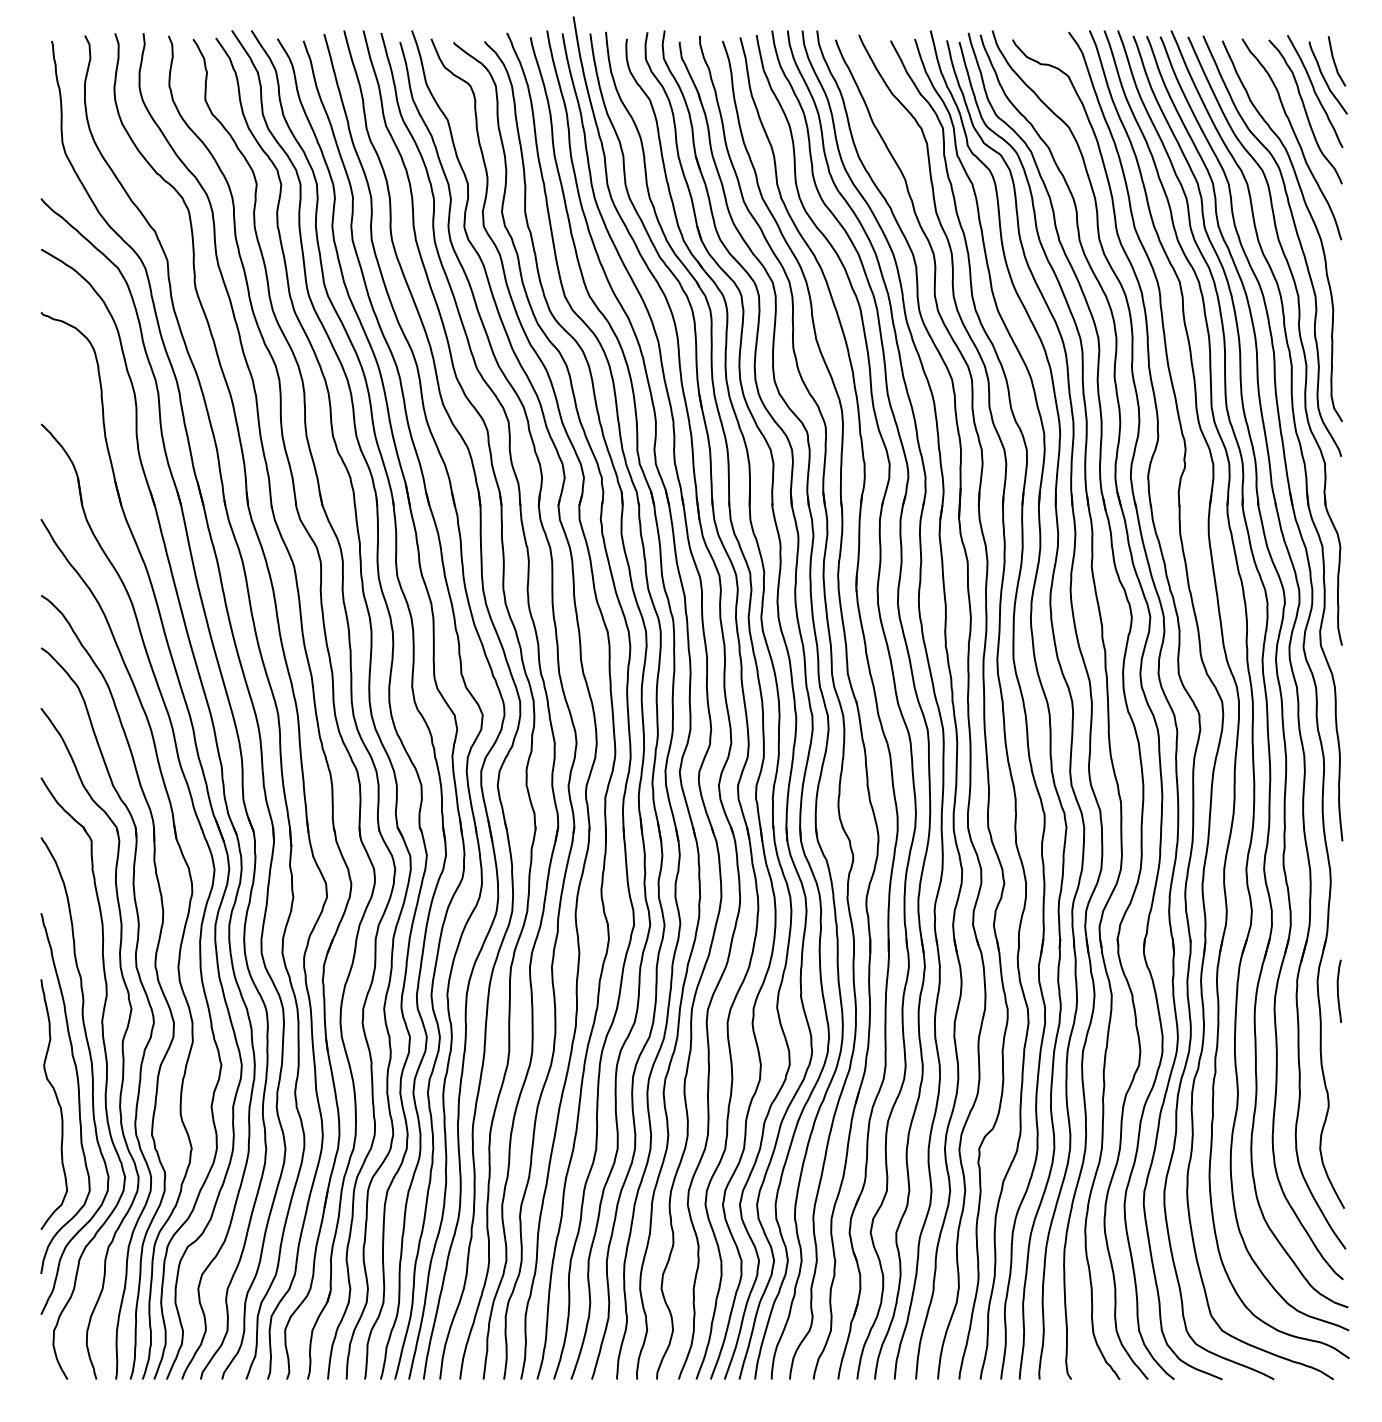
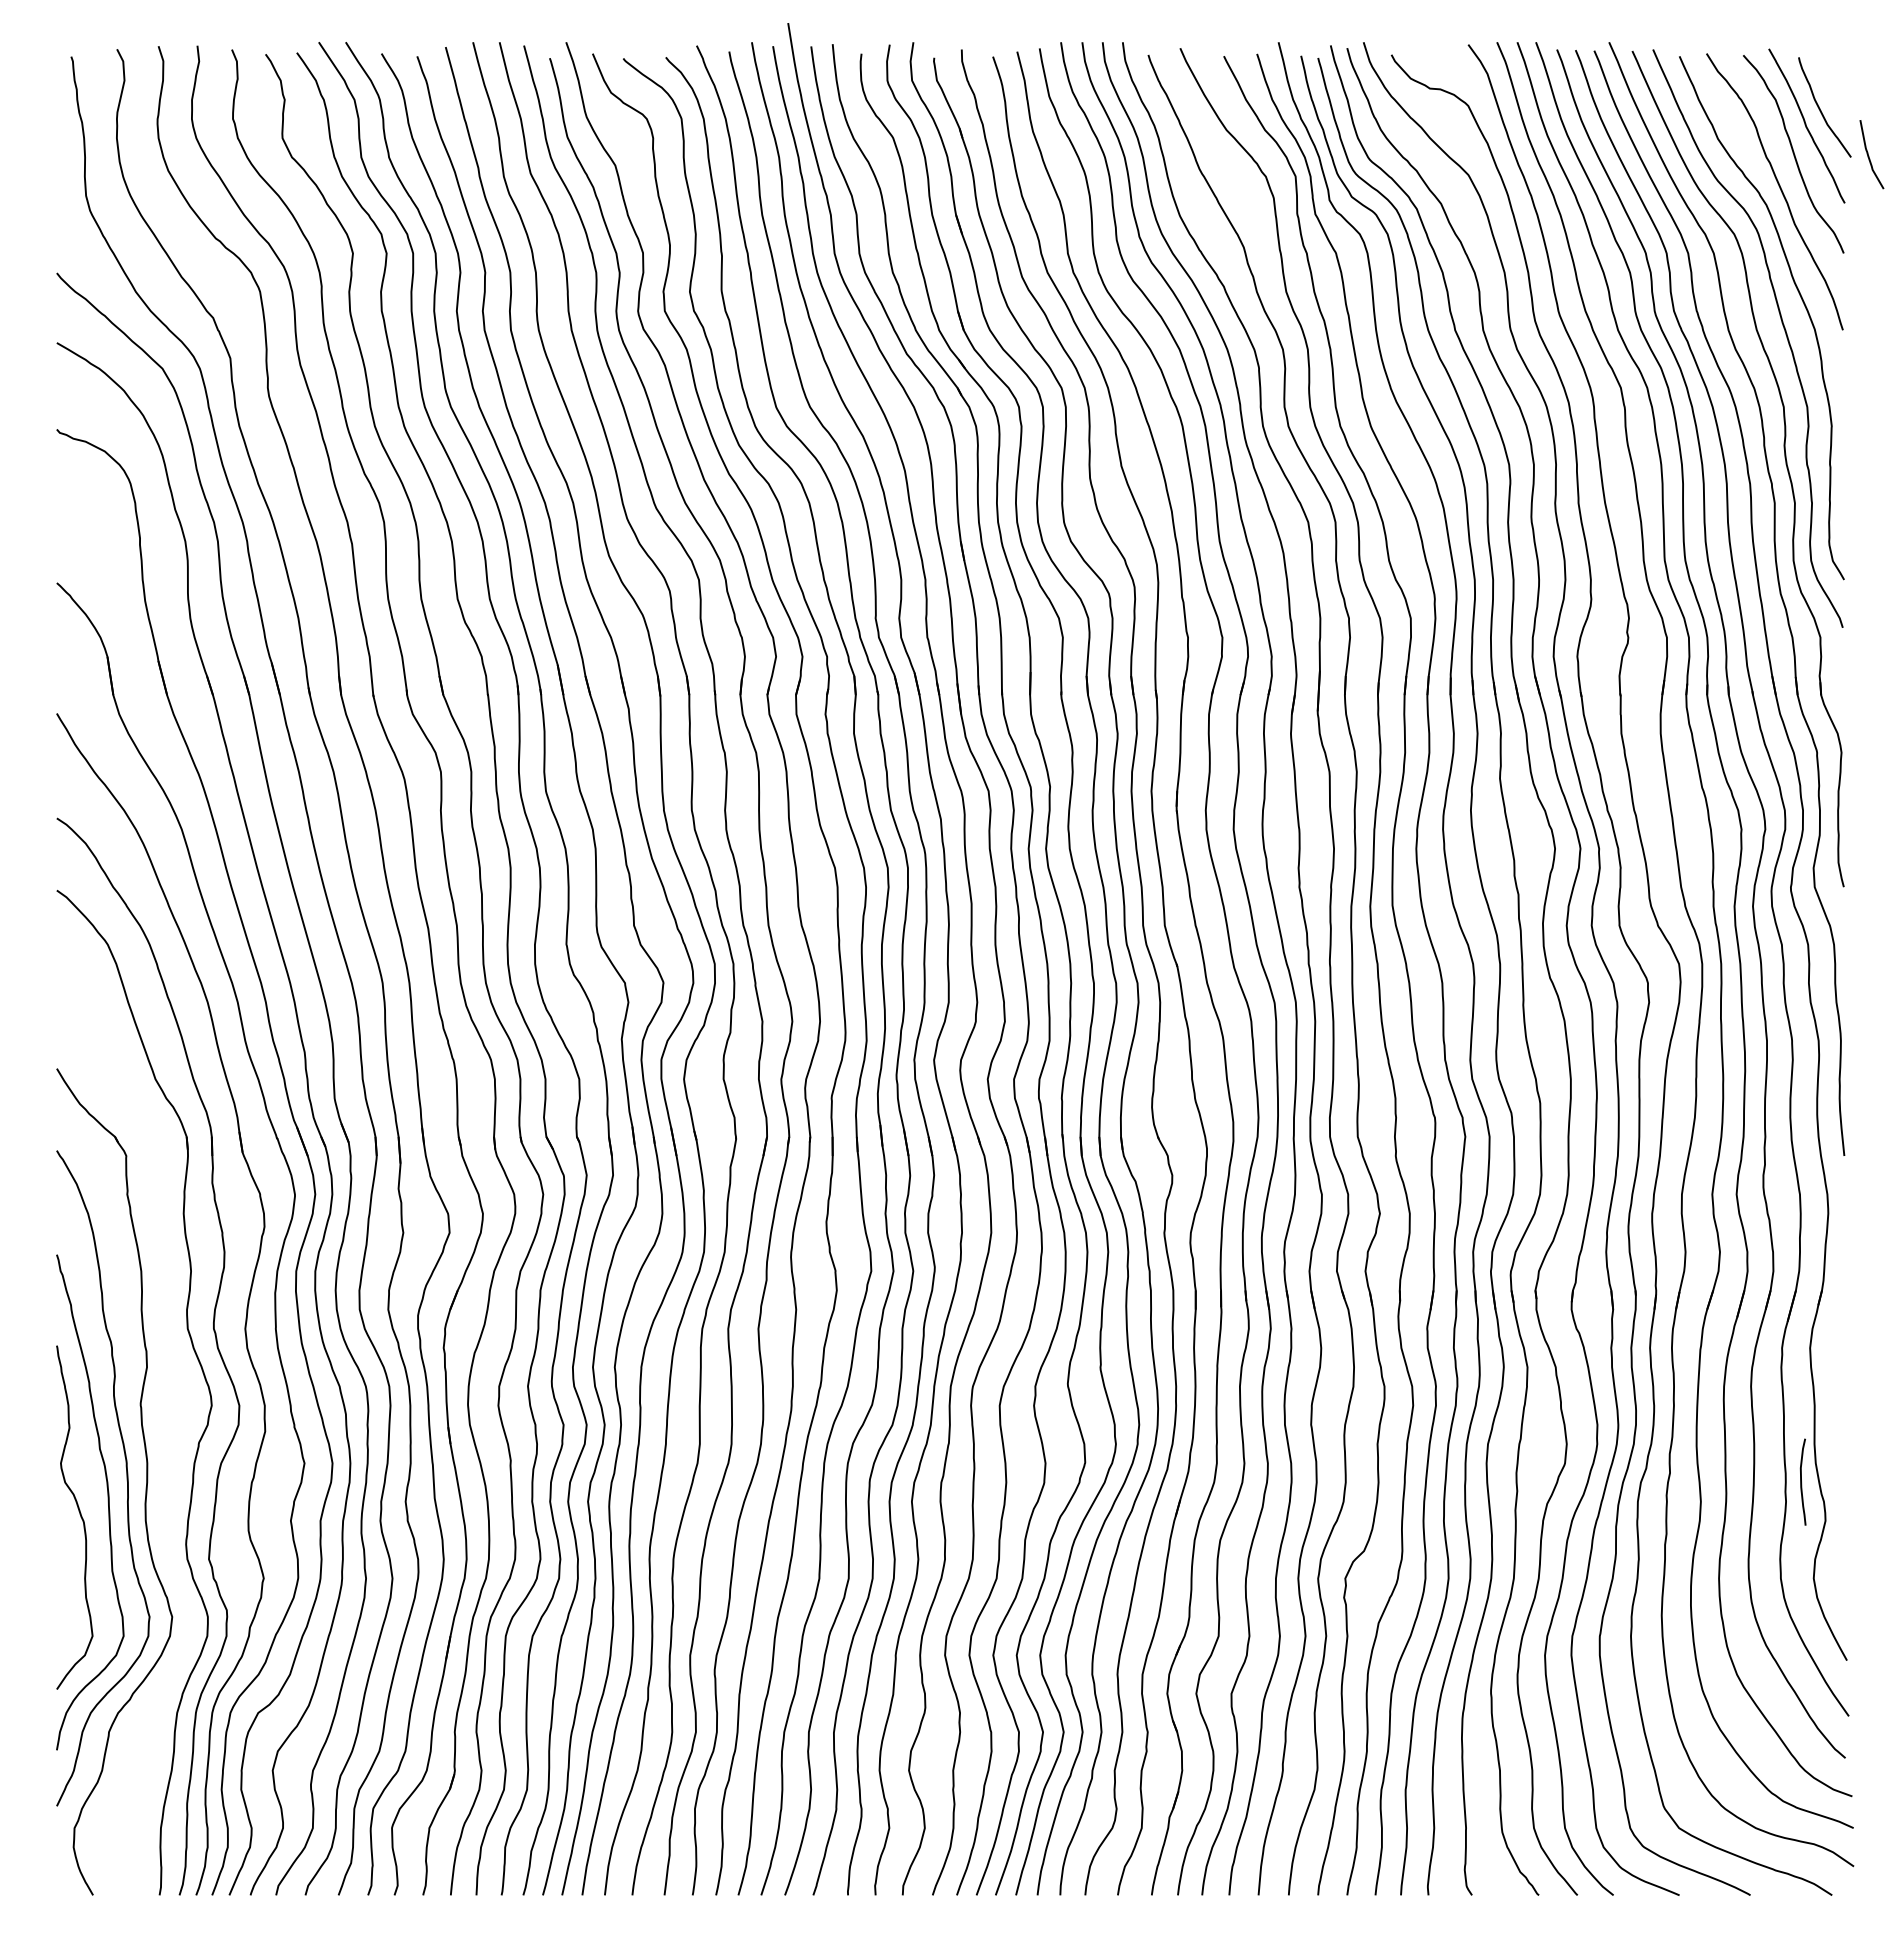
curve: (1335, 62) -> (1869, 156), moved
curve: (1338, 990) -> (1801, 1481), moved
part: (122, 1044) -> (168, 1434), removed

